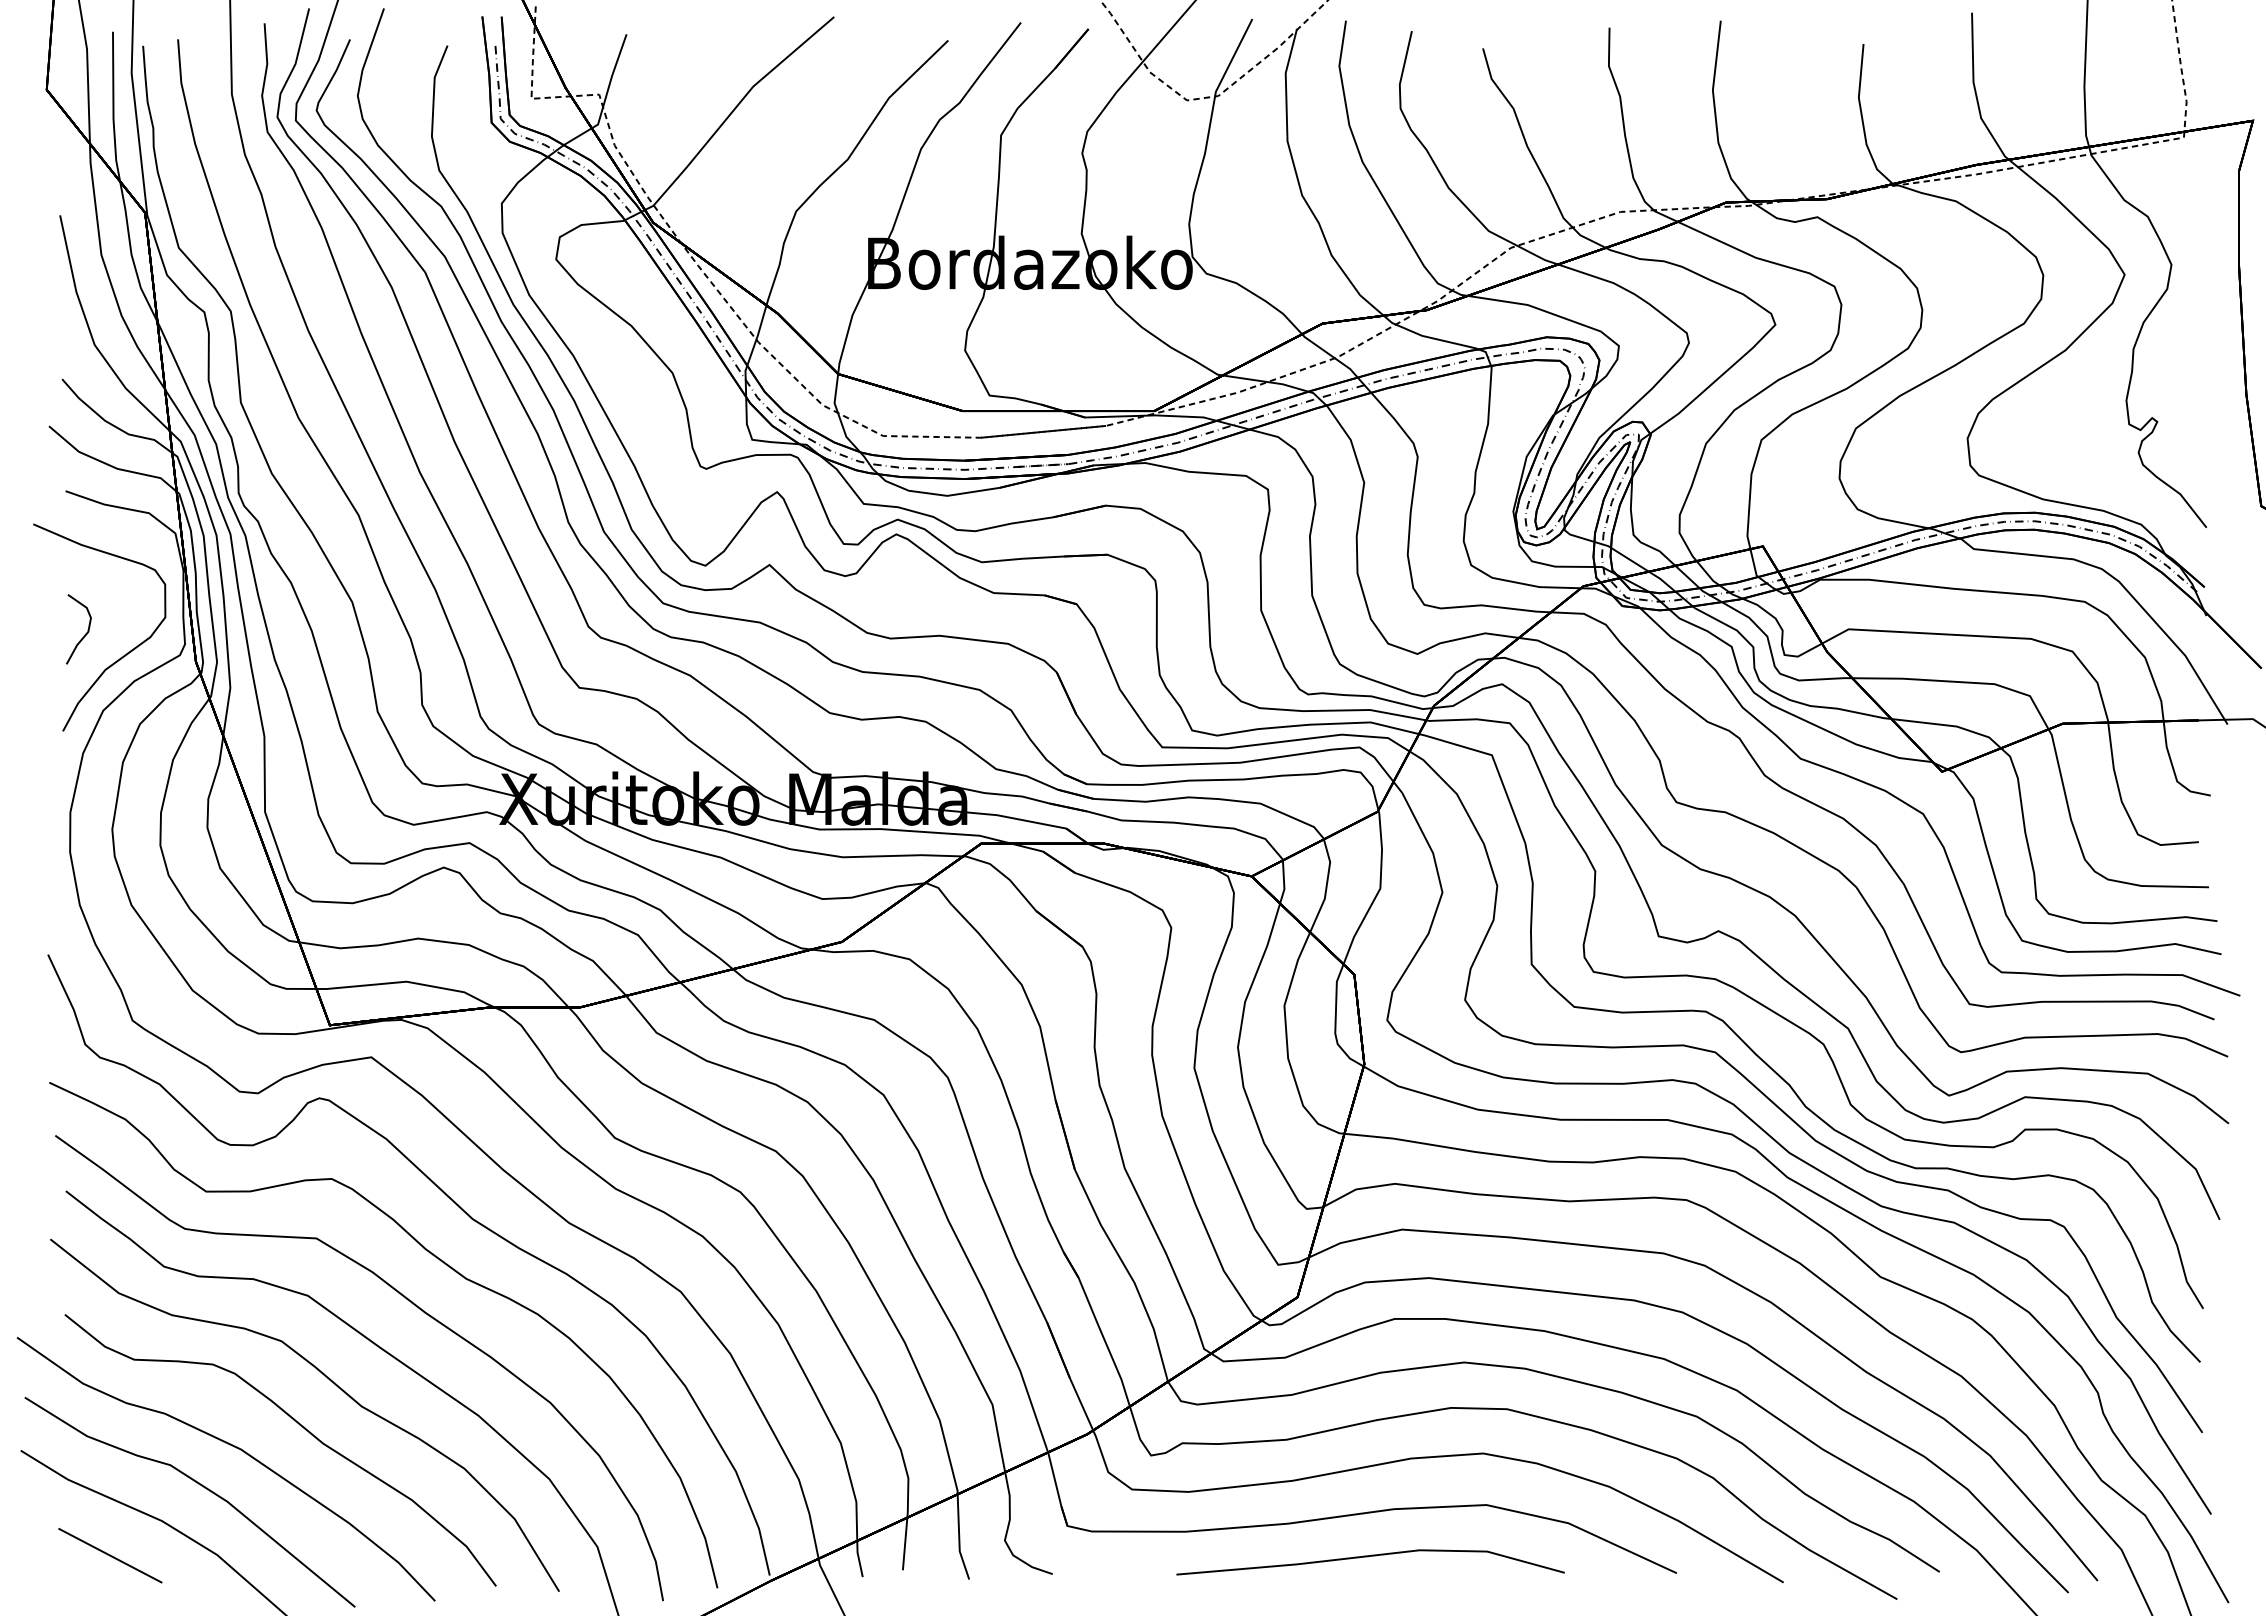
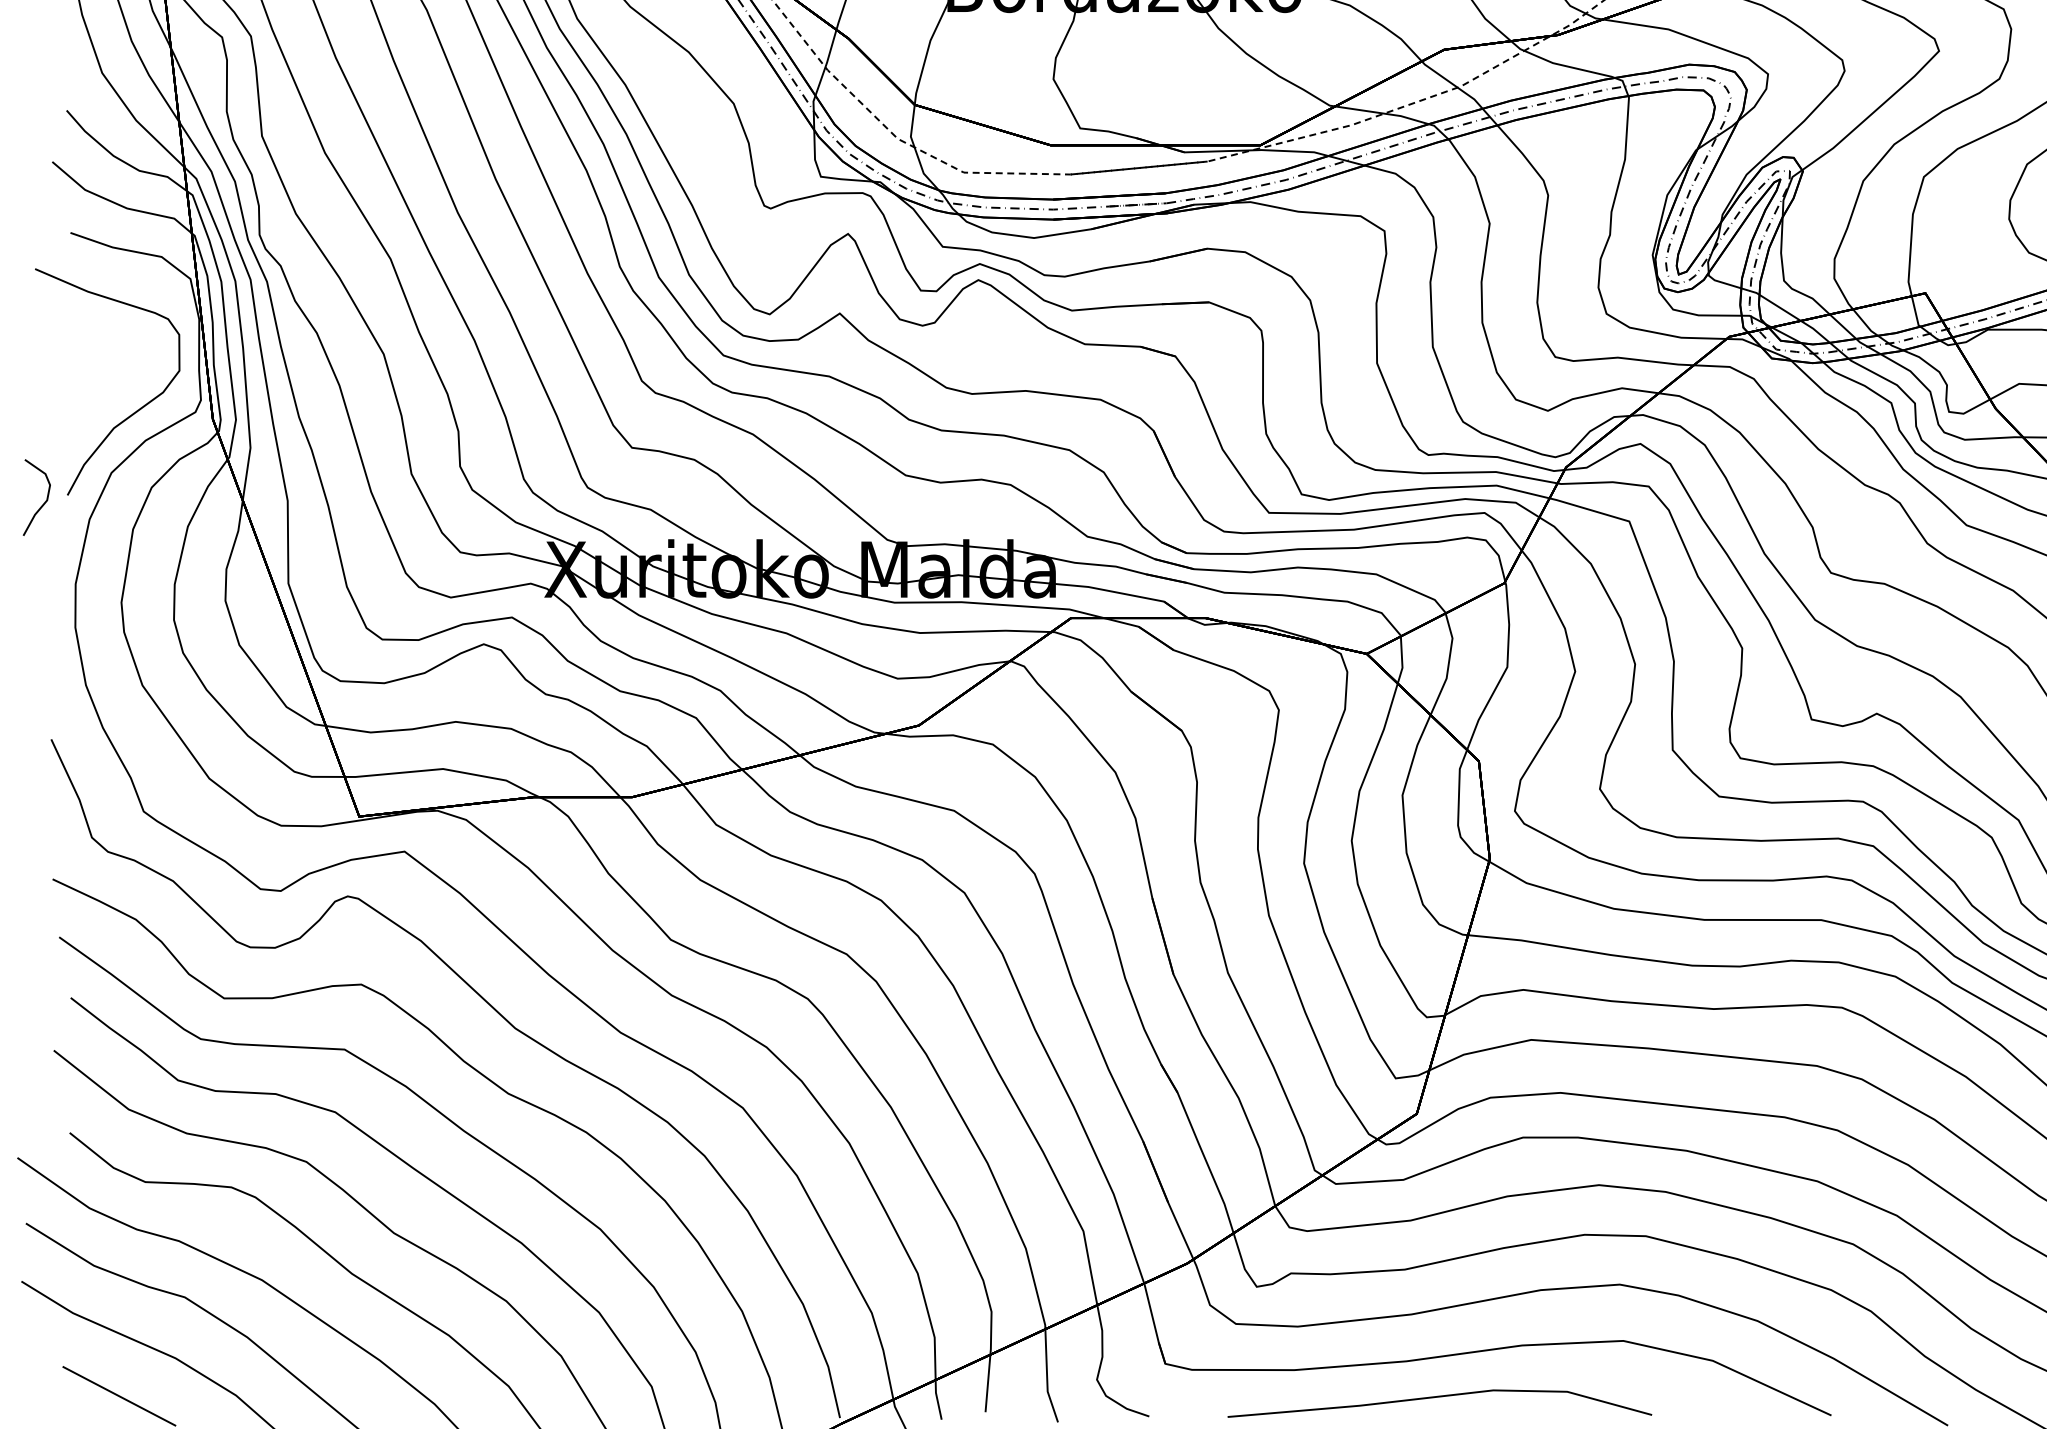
curve: (84, 634) -> (43, 503), moved
line: (1367, 1557) -> (1436, 1398), moved

